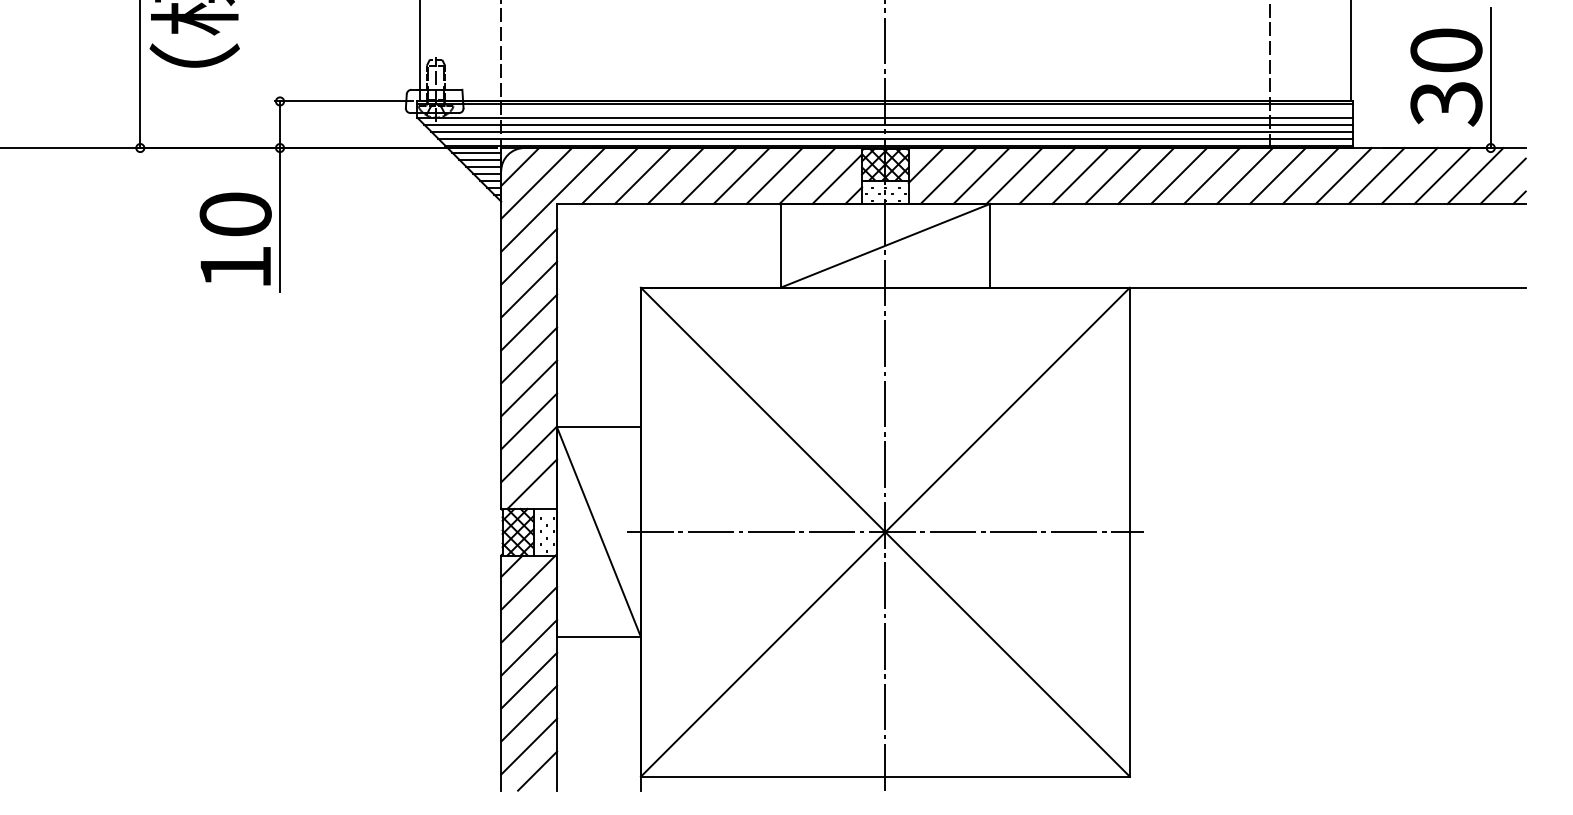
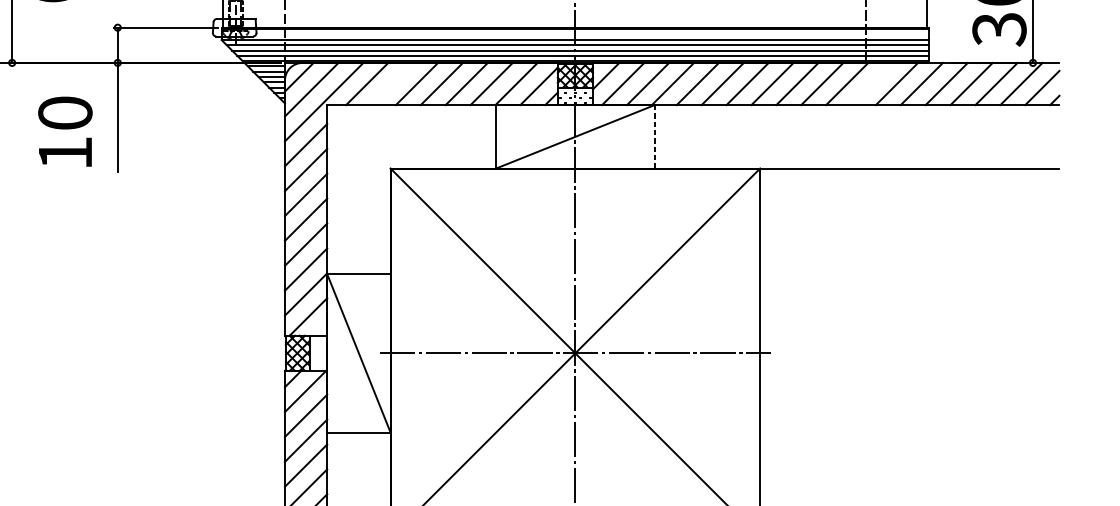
line: (642, 175) -> (391, 83), removed
line: (1277, 175) -> (871, 83), removed
text: (235, 238) -> (65, 131), moved
line: (990, 245) -> (654, 136), solid -> dashed

